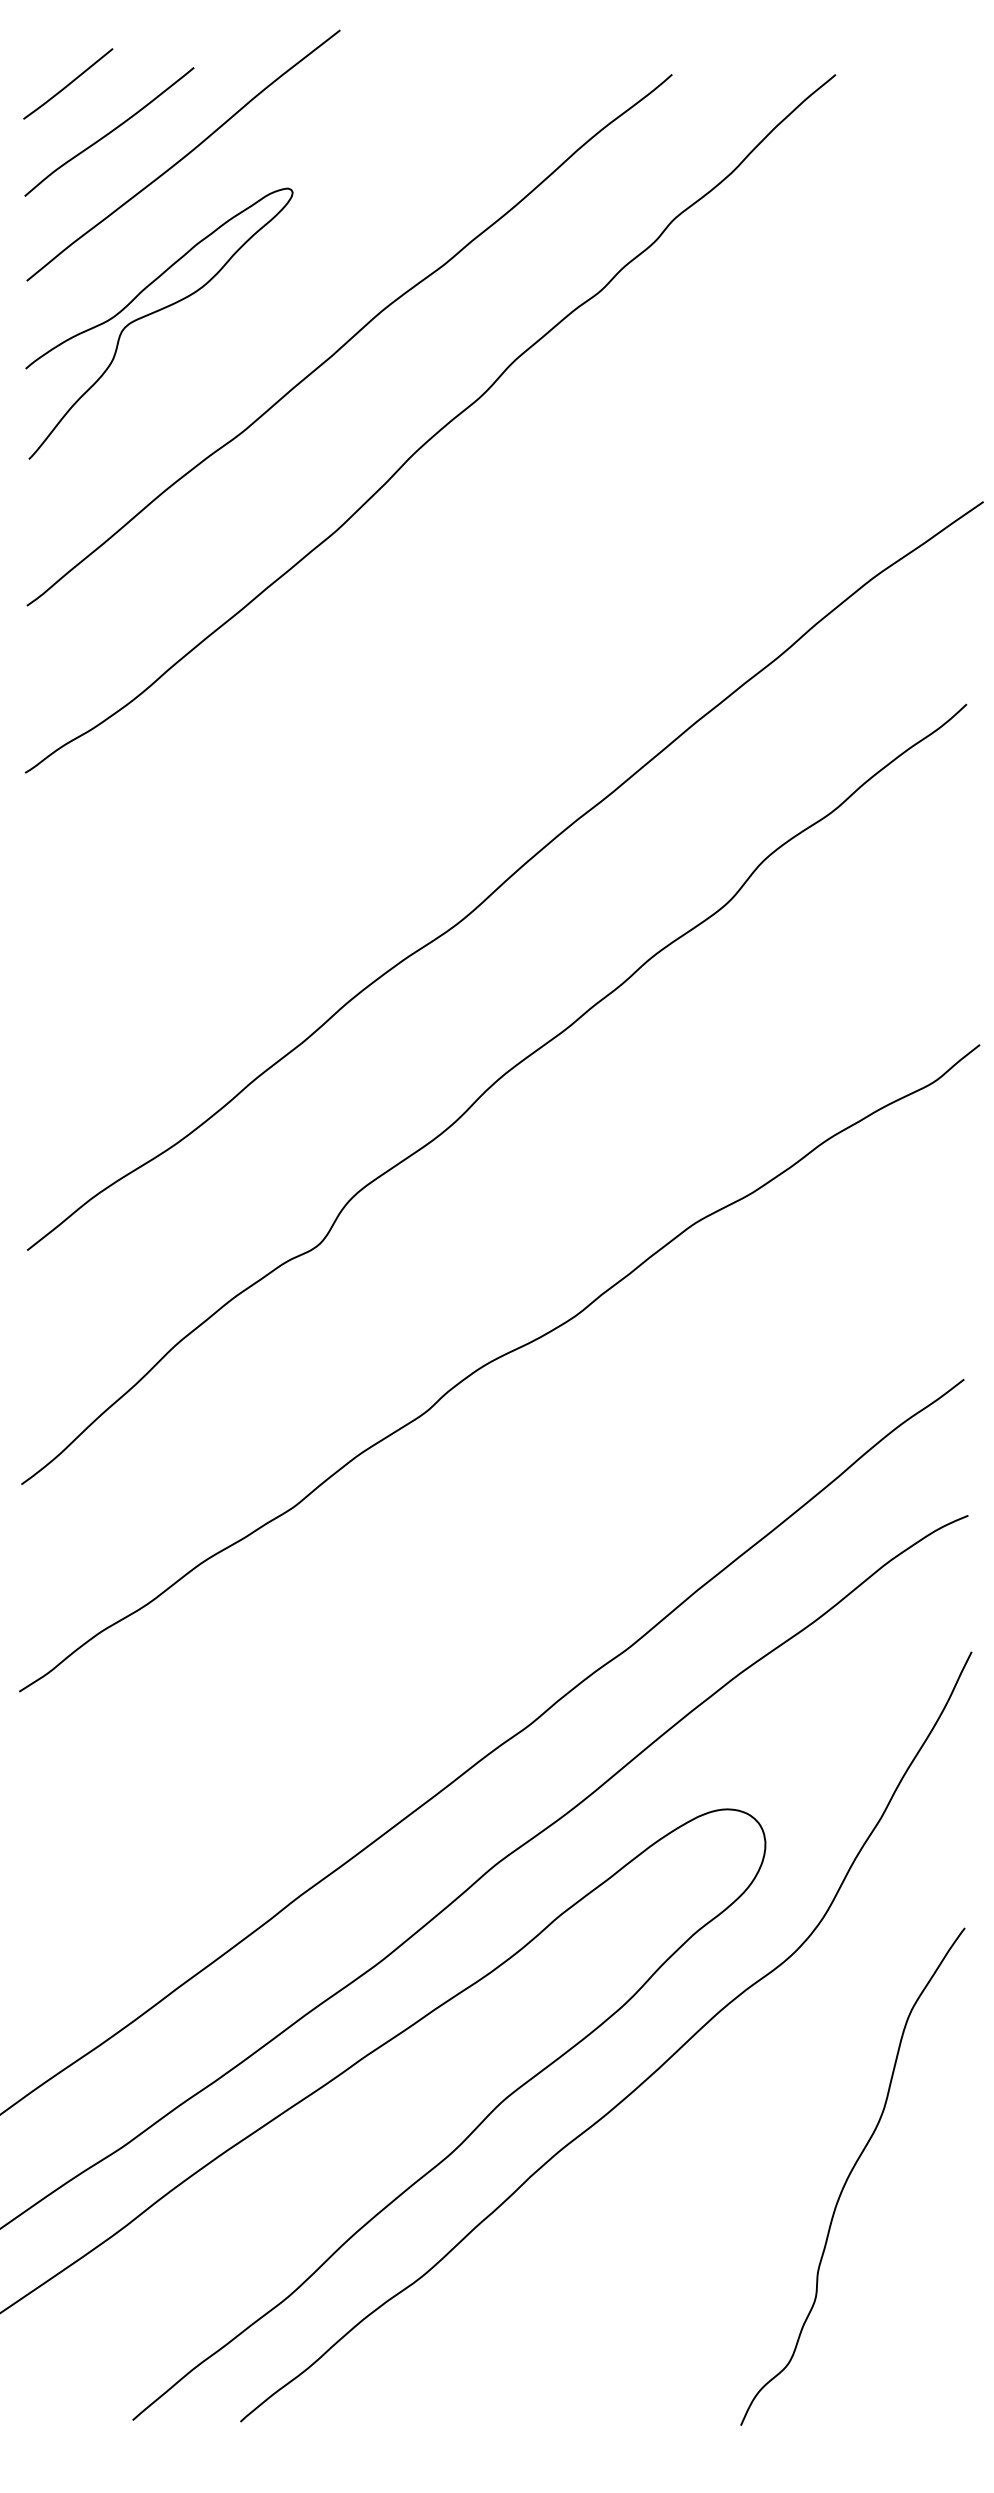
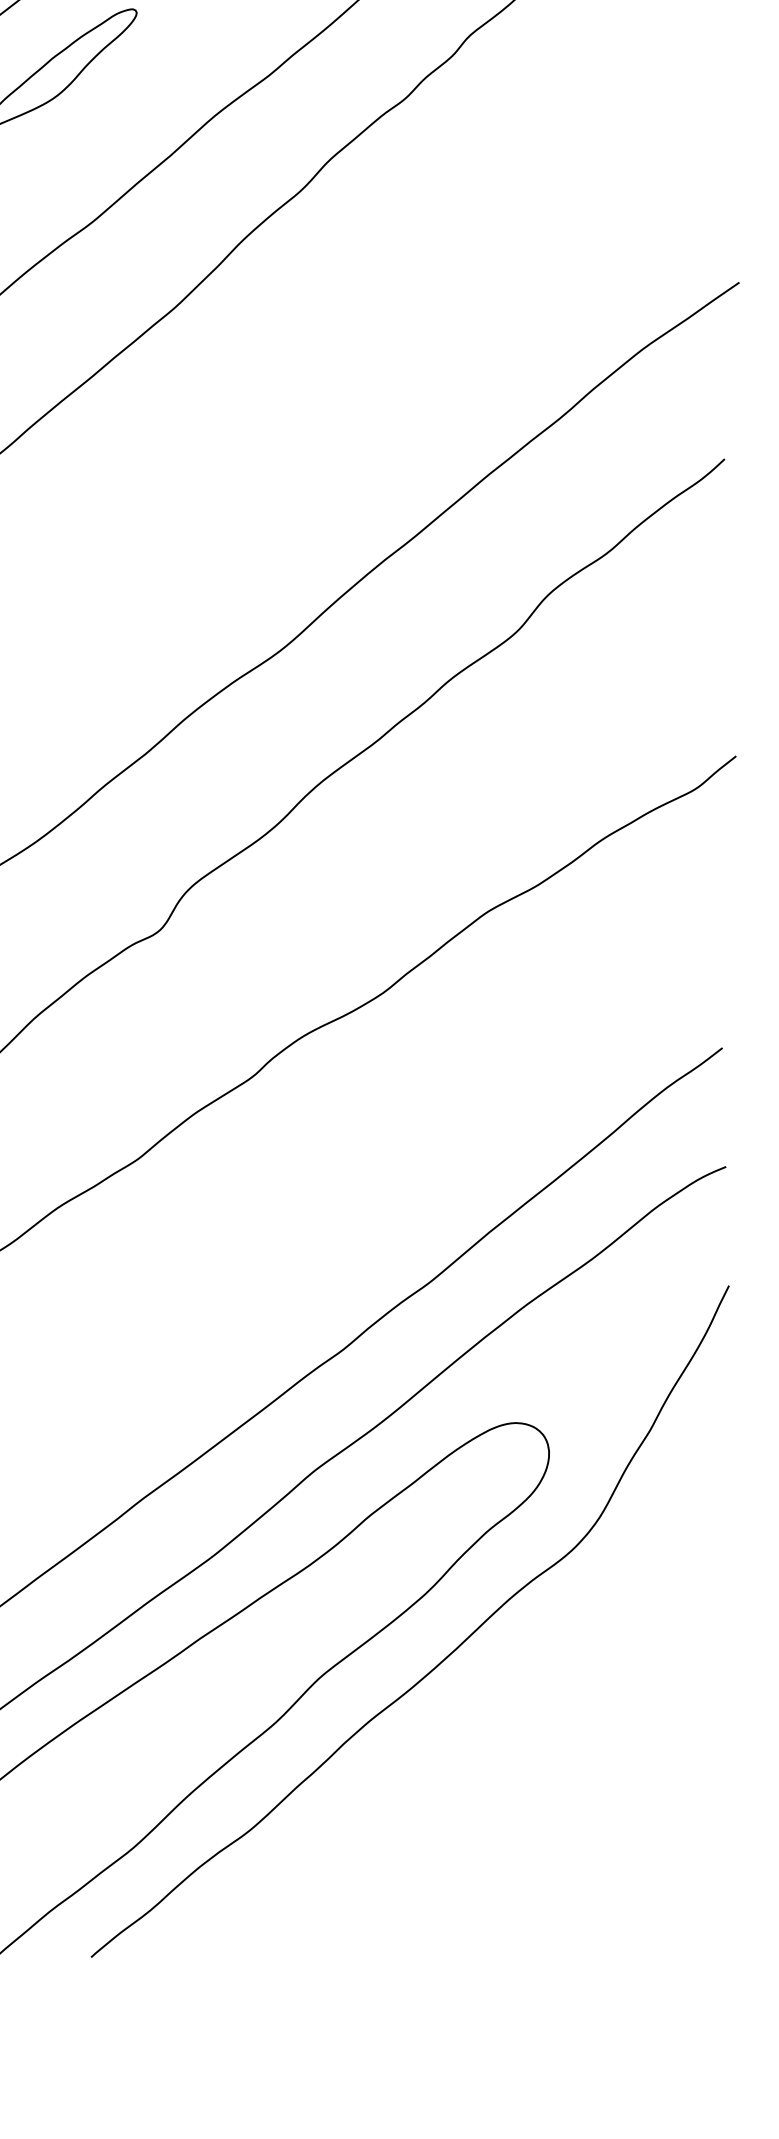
curve: (850, 2175) -> (623, 1742), removed

